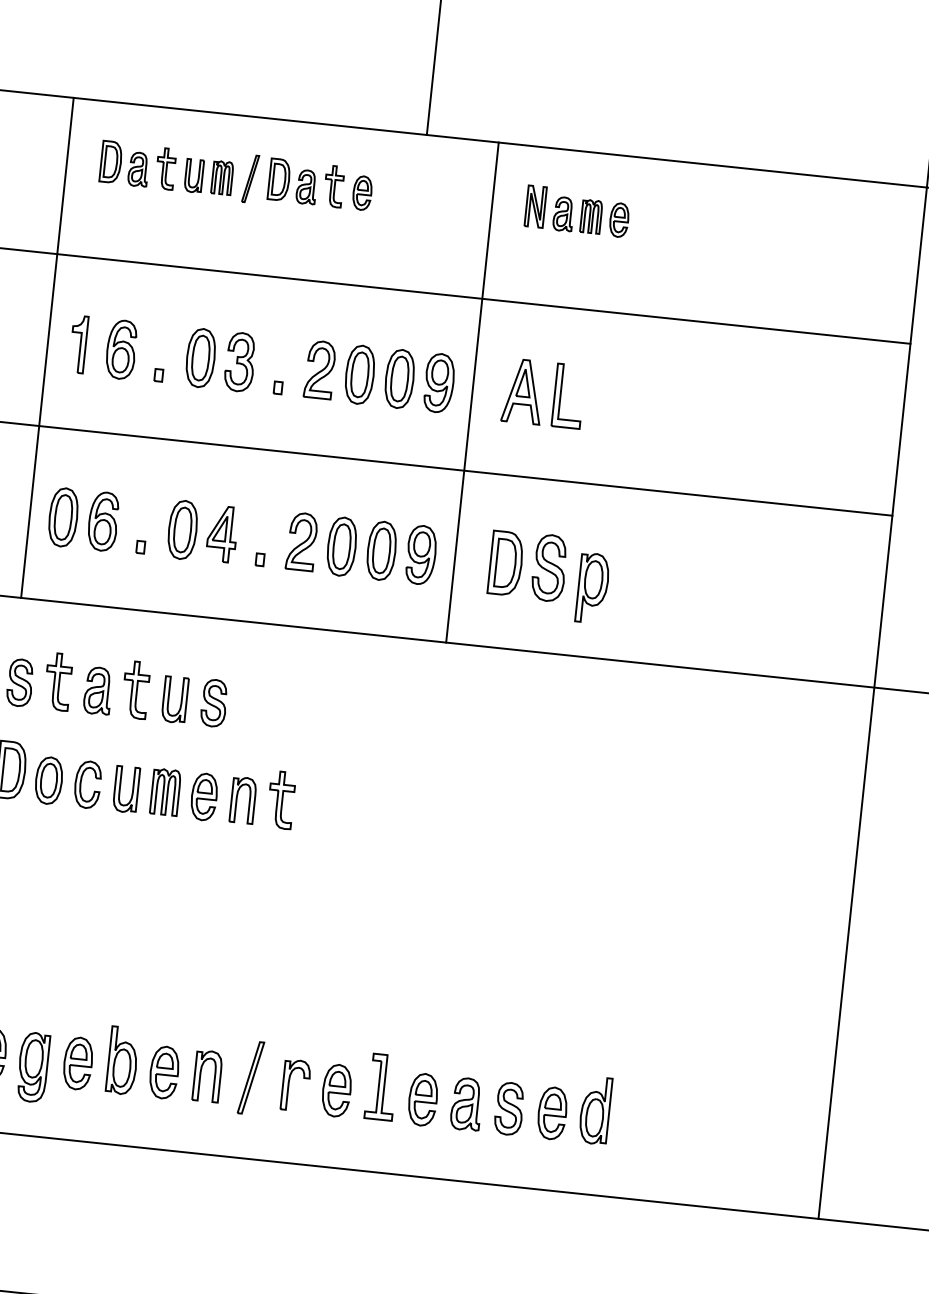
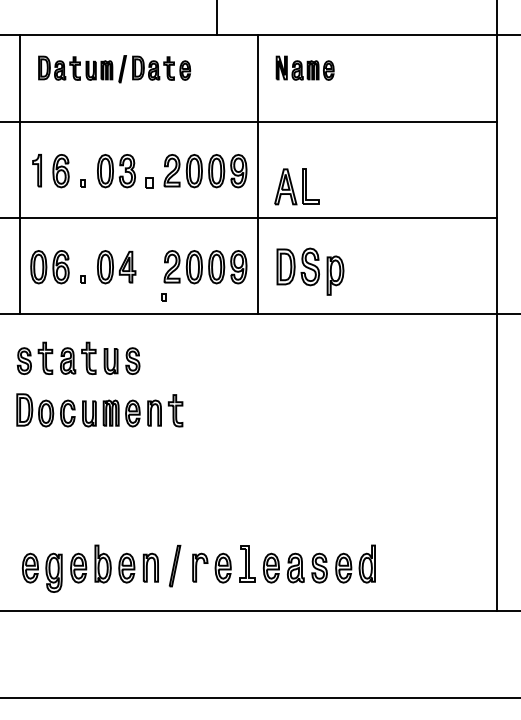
part: (277, 388) -> (149, 183), size x1.6
part: (542, 392) -> (296, 186), moved
part: (259, 560) -> (163, 297), moved

